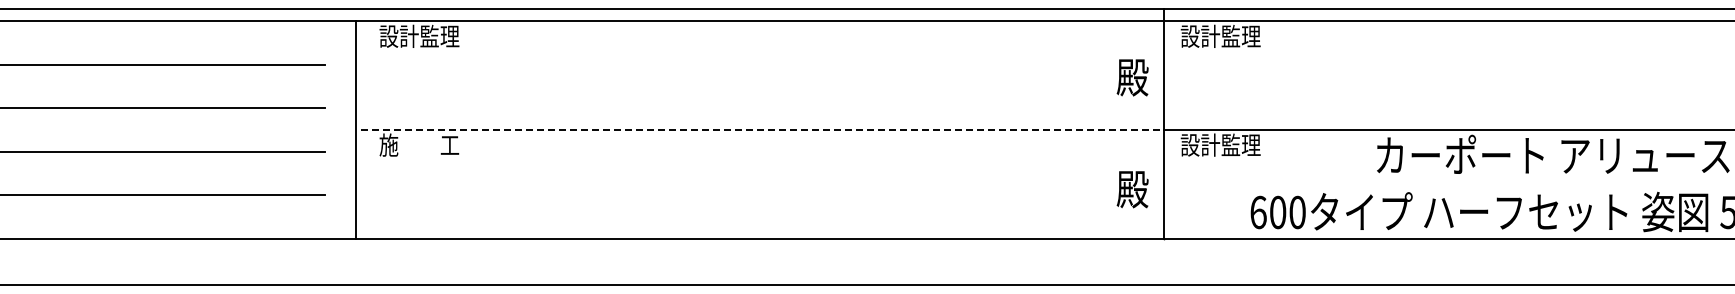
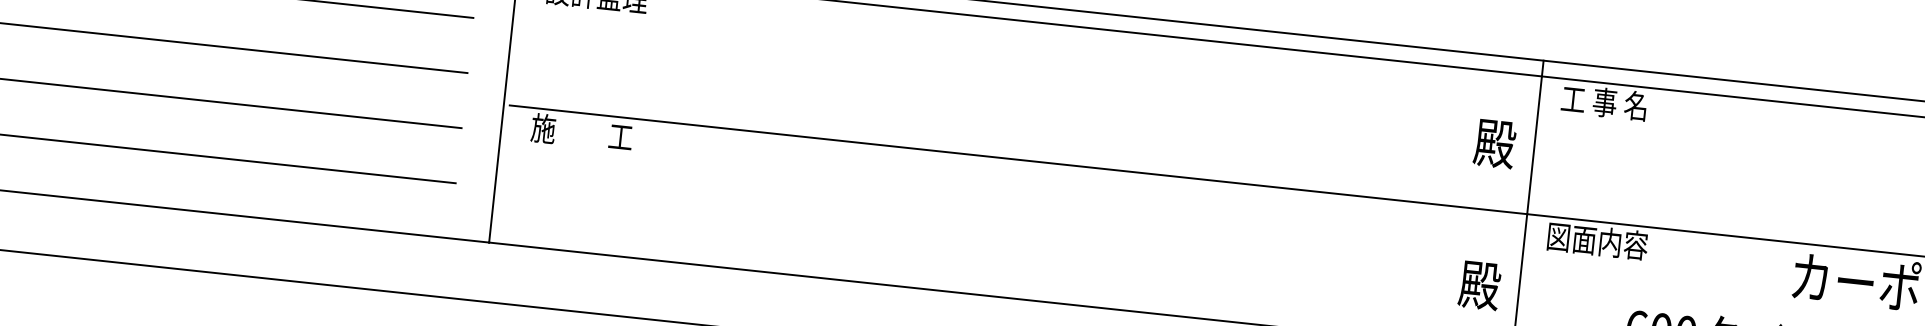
text: (1220, 36) -> (1611, 103), 設計監理 -> 工 事 名
line: (762, 129) -> (1018, 159), dashed -> solid
text: (1220, 144) -> (1597, 240), 設計監理 -> 図面内容

